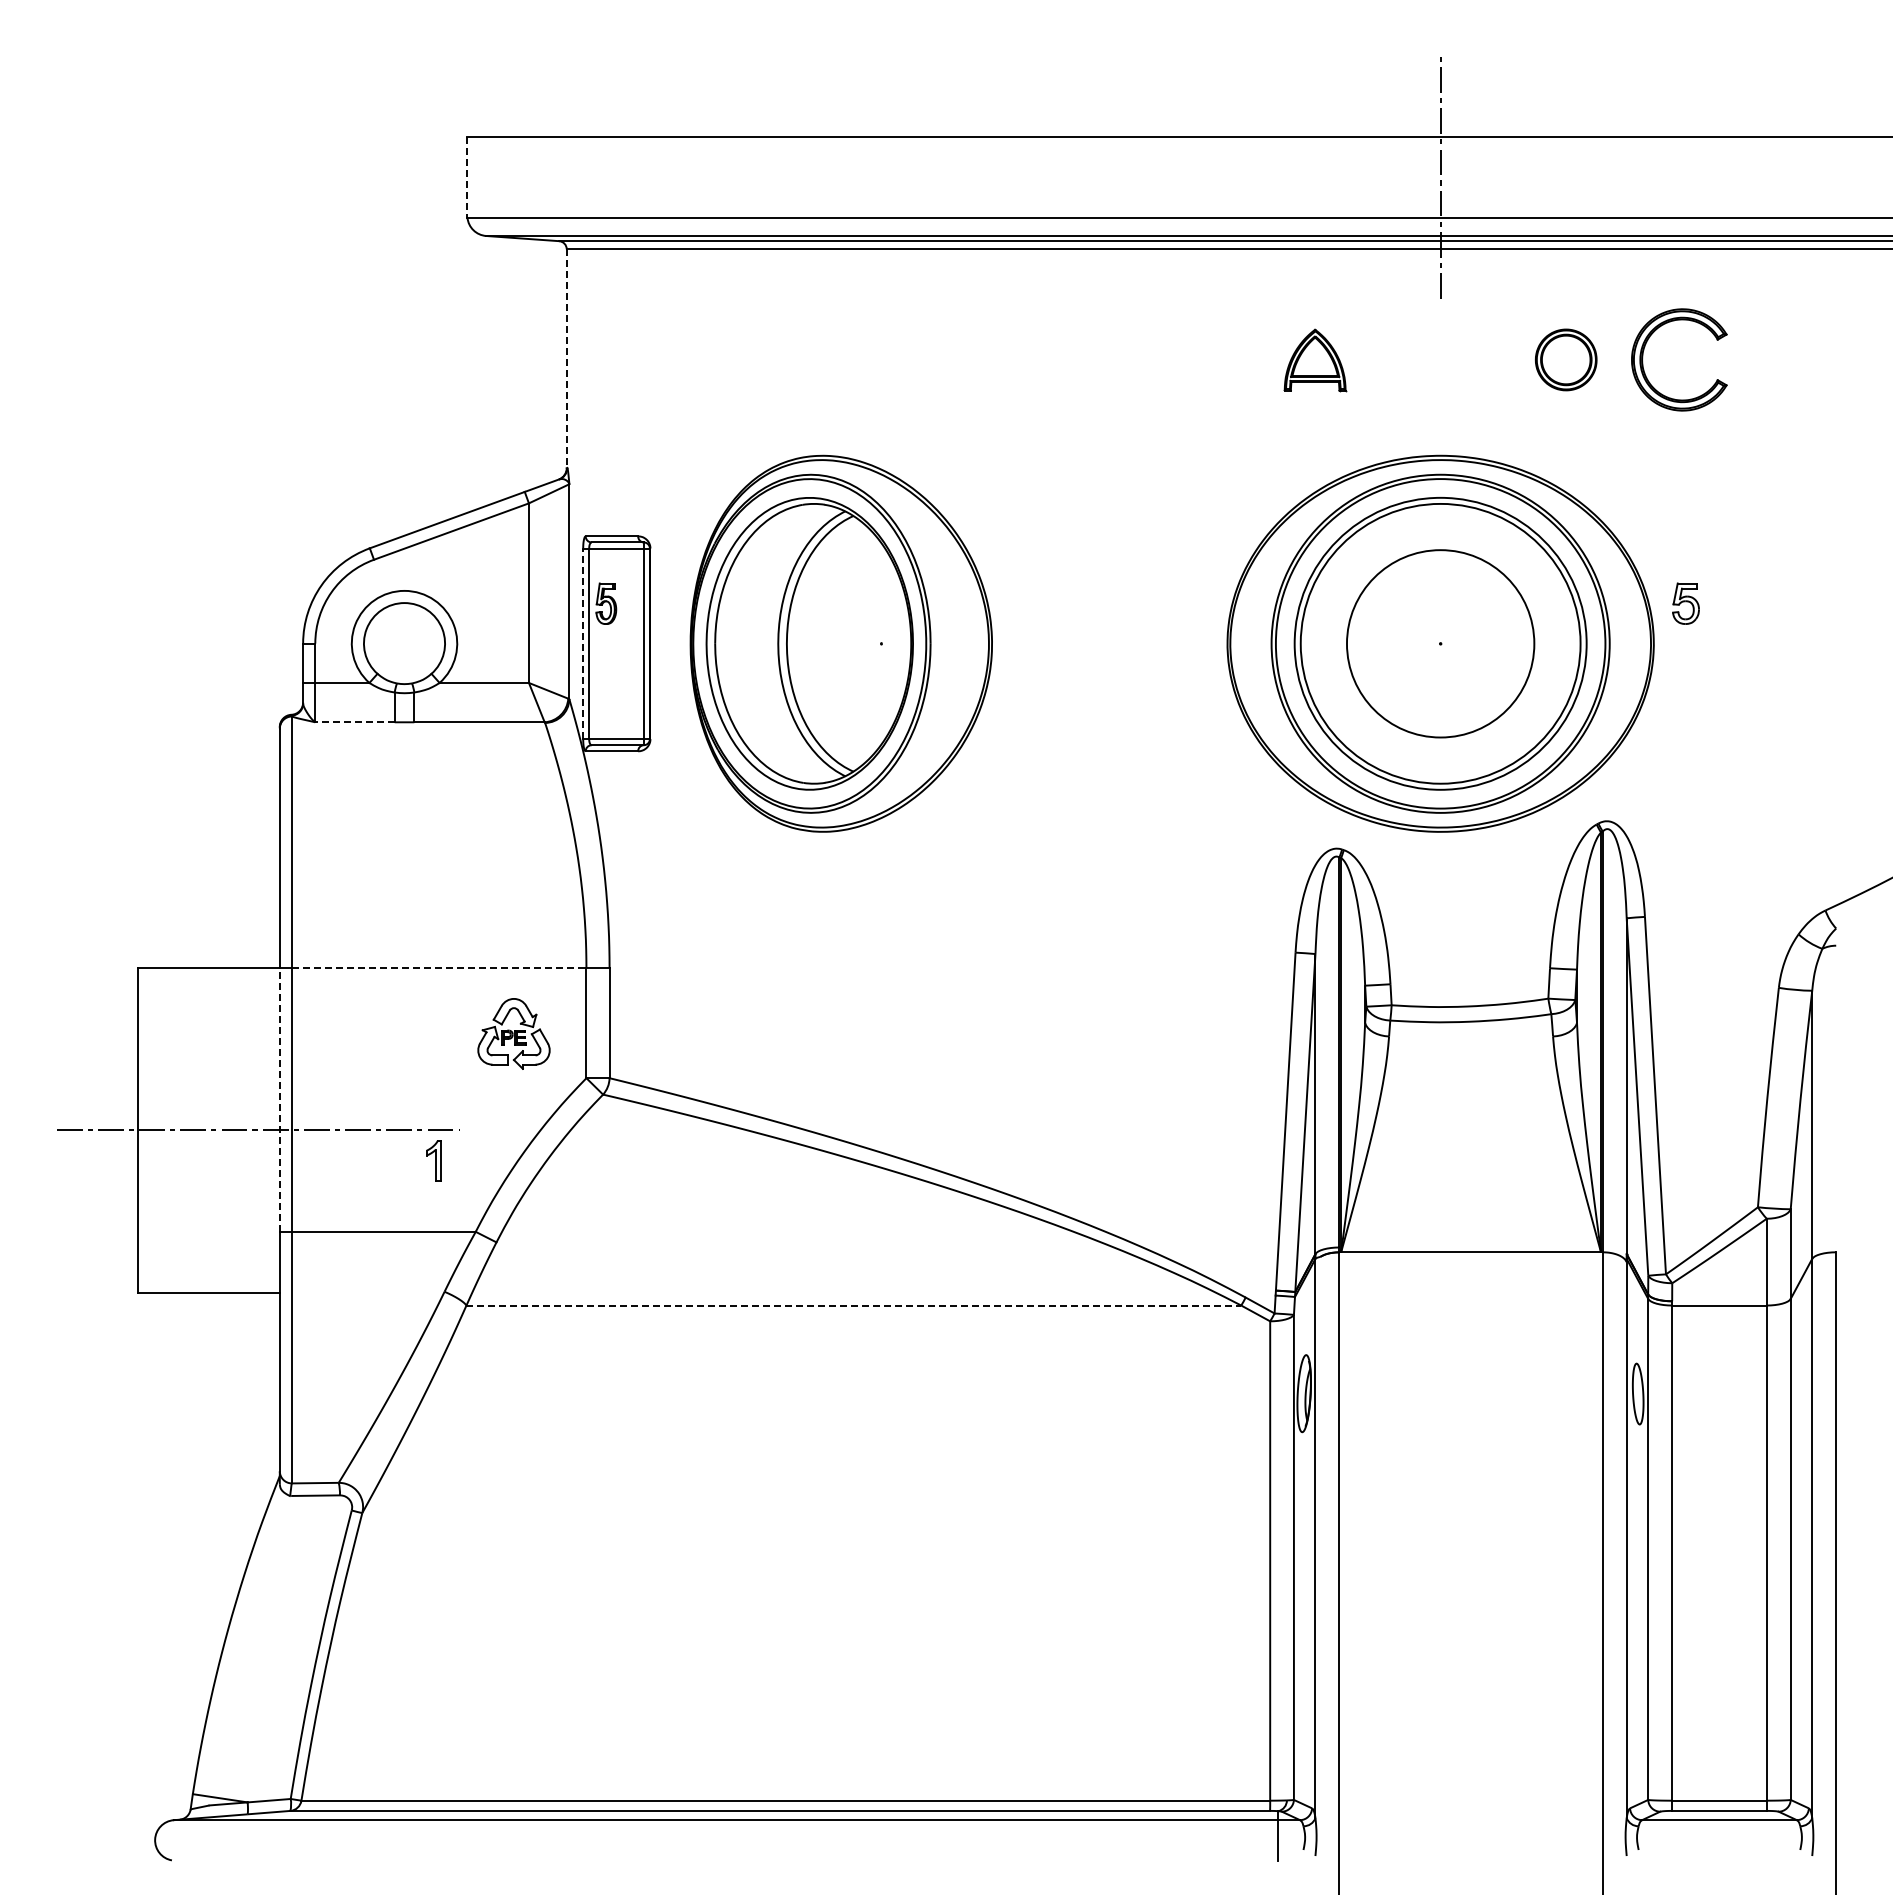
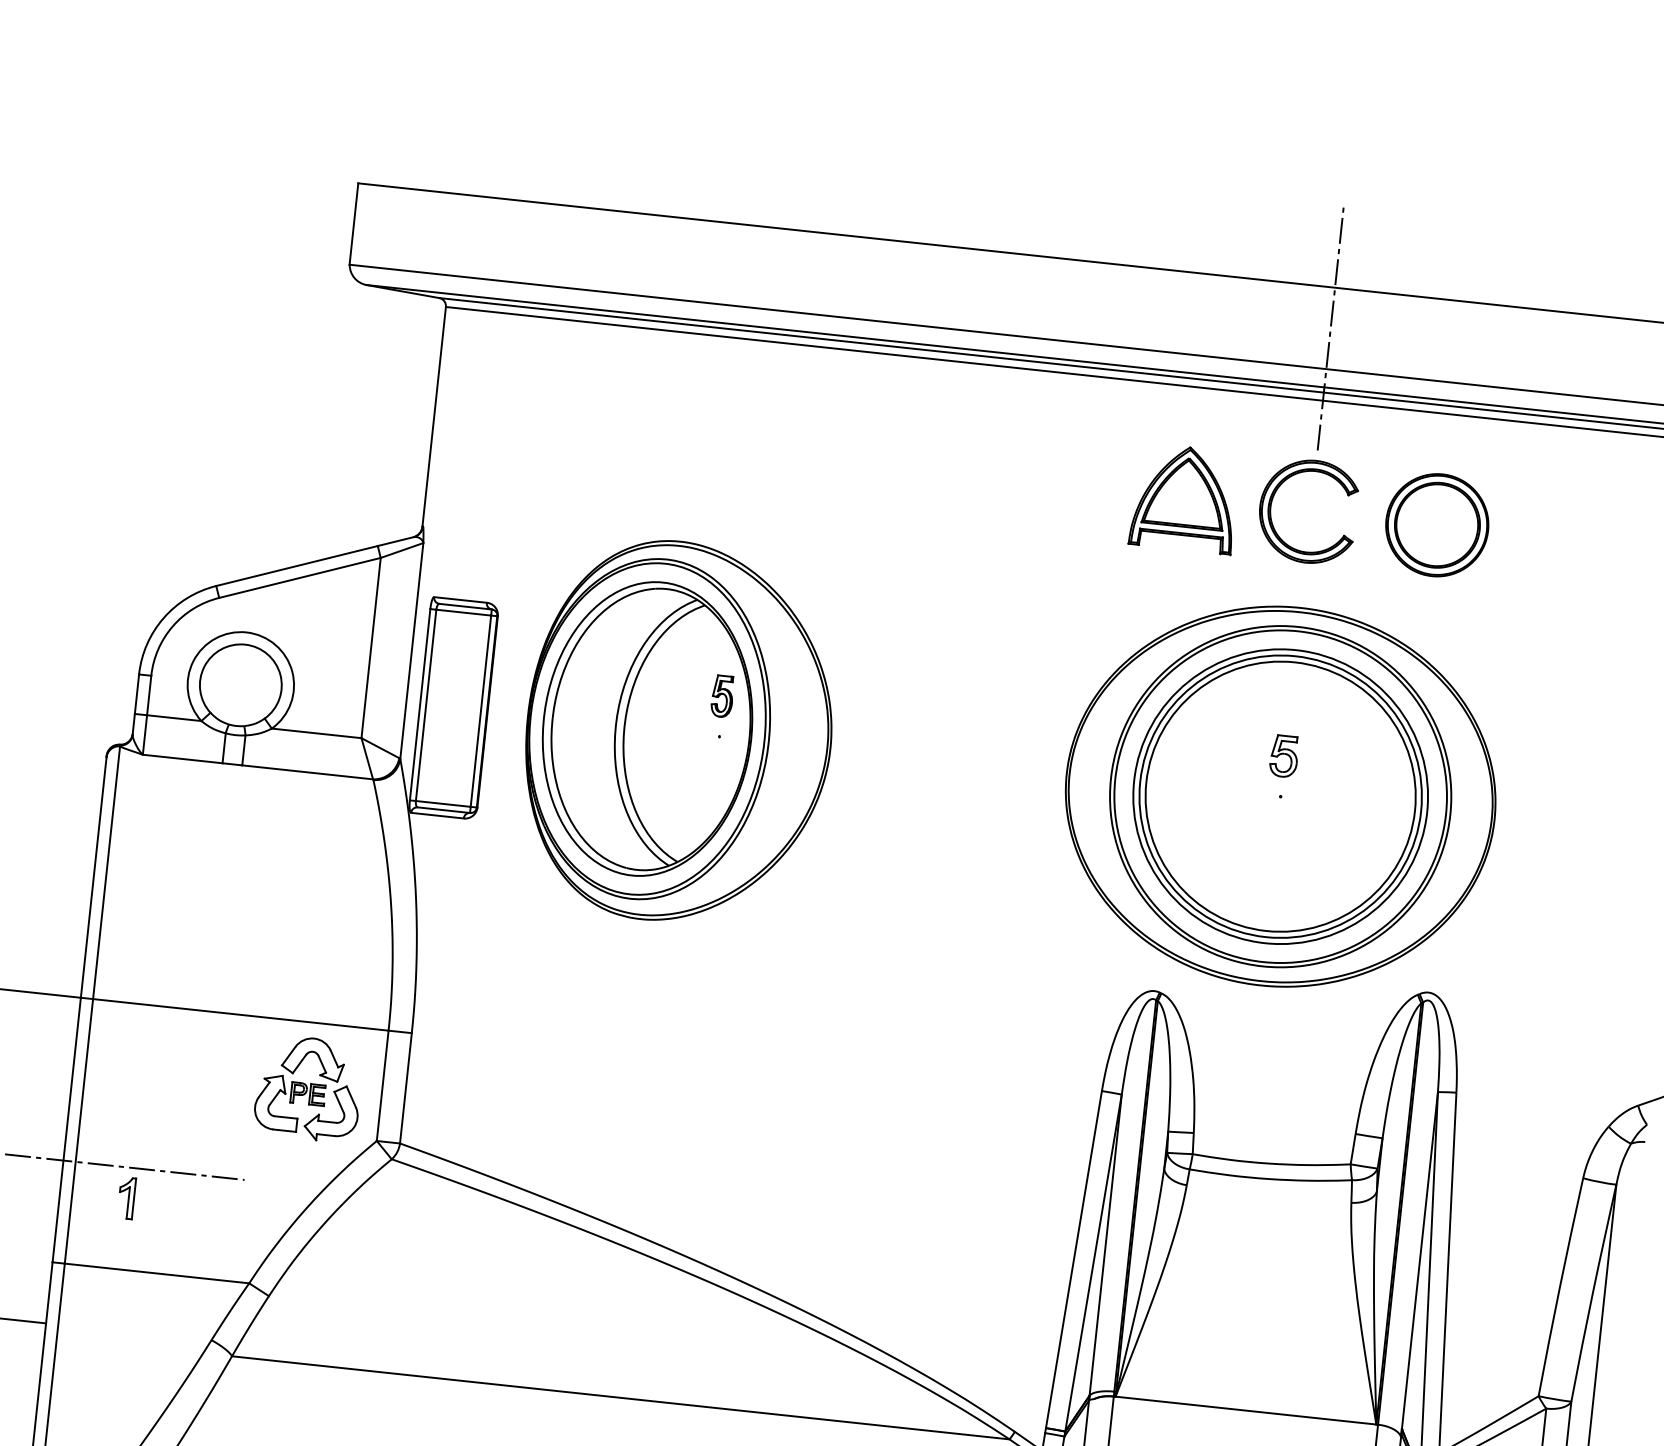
line: (467, 177) -> (354, 224), dashed -> solid
part: (1643, 358) -> (1271, 506), moved
line: (566, 359) -> (433, 417), dashed -> solid
part: (1565, 359) -> (1436, 524), size x1.67
part: (1315, 360) -> (1185, 498), size x1.67
part: (606, 603) -> (722, 696), moved
part: (1685, 603) -> (1283, 756), moved
line: (583, 643) -> (420, 704), dashed -> solid
circle: (1440, 643) -> (1280, 796), size x1.43
line: (355, 722) -> (183, 759), dashed -> solid
line: (439, 968) -> (241, 1015), dashed -> solid
part: (513, 1033) -> (308, 1088), size x1.43
line: (279, 1100) -> (66, 1130), dashed -> solid
part: (433, 1160) -> (126, 1197), moved
line: (854, 1305) -> (621, 1397), dashed -> solid

